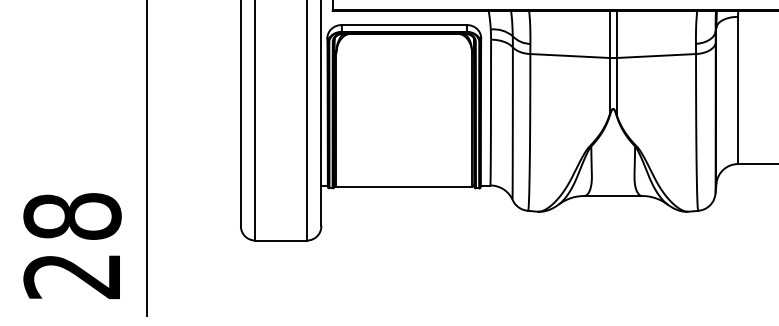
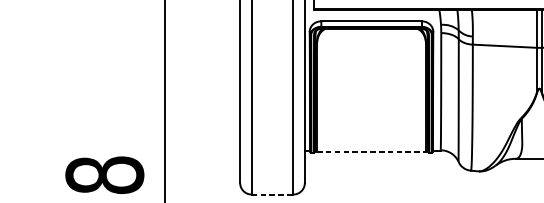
line: (404, 187) -> (371, 151), solid -> dashed
line: (281, 240) -> (272, 194), solid -> dashed

